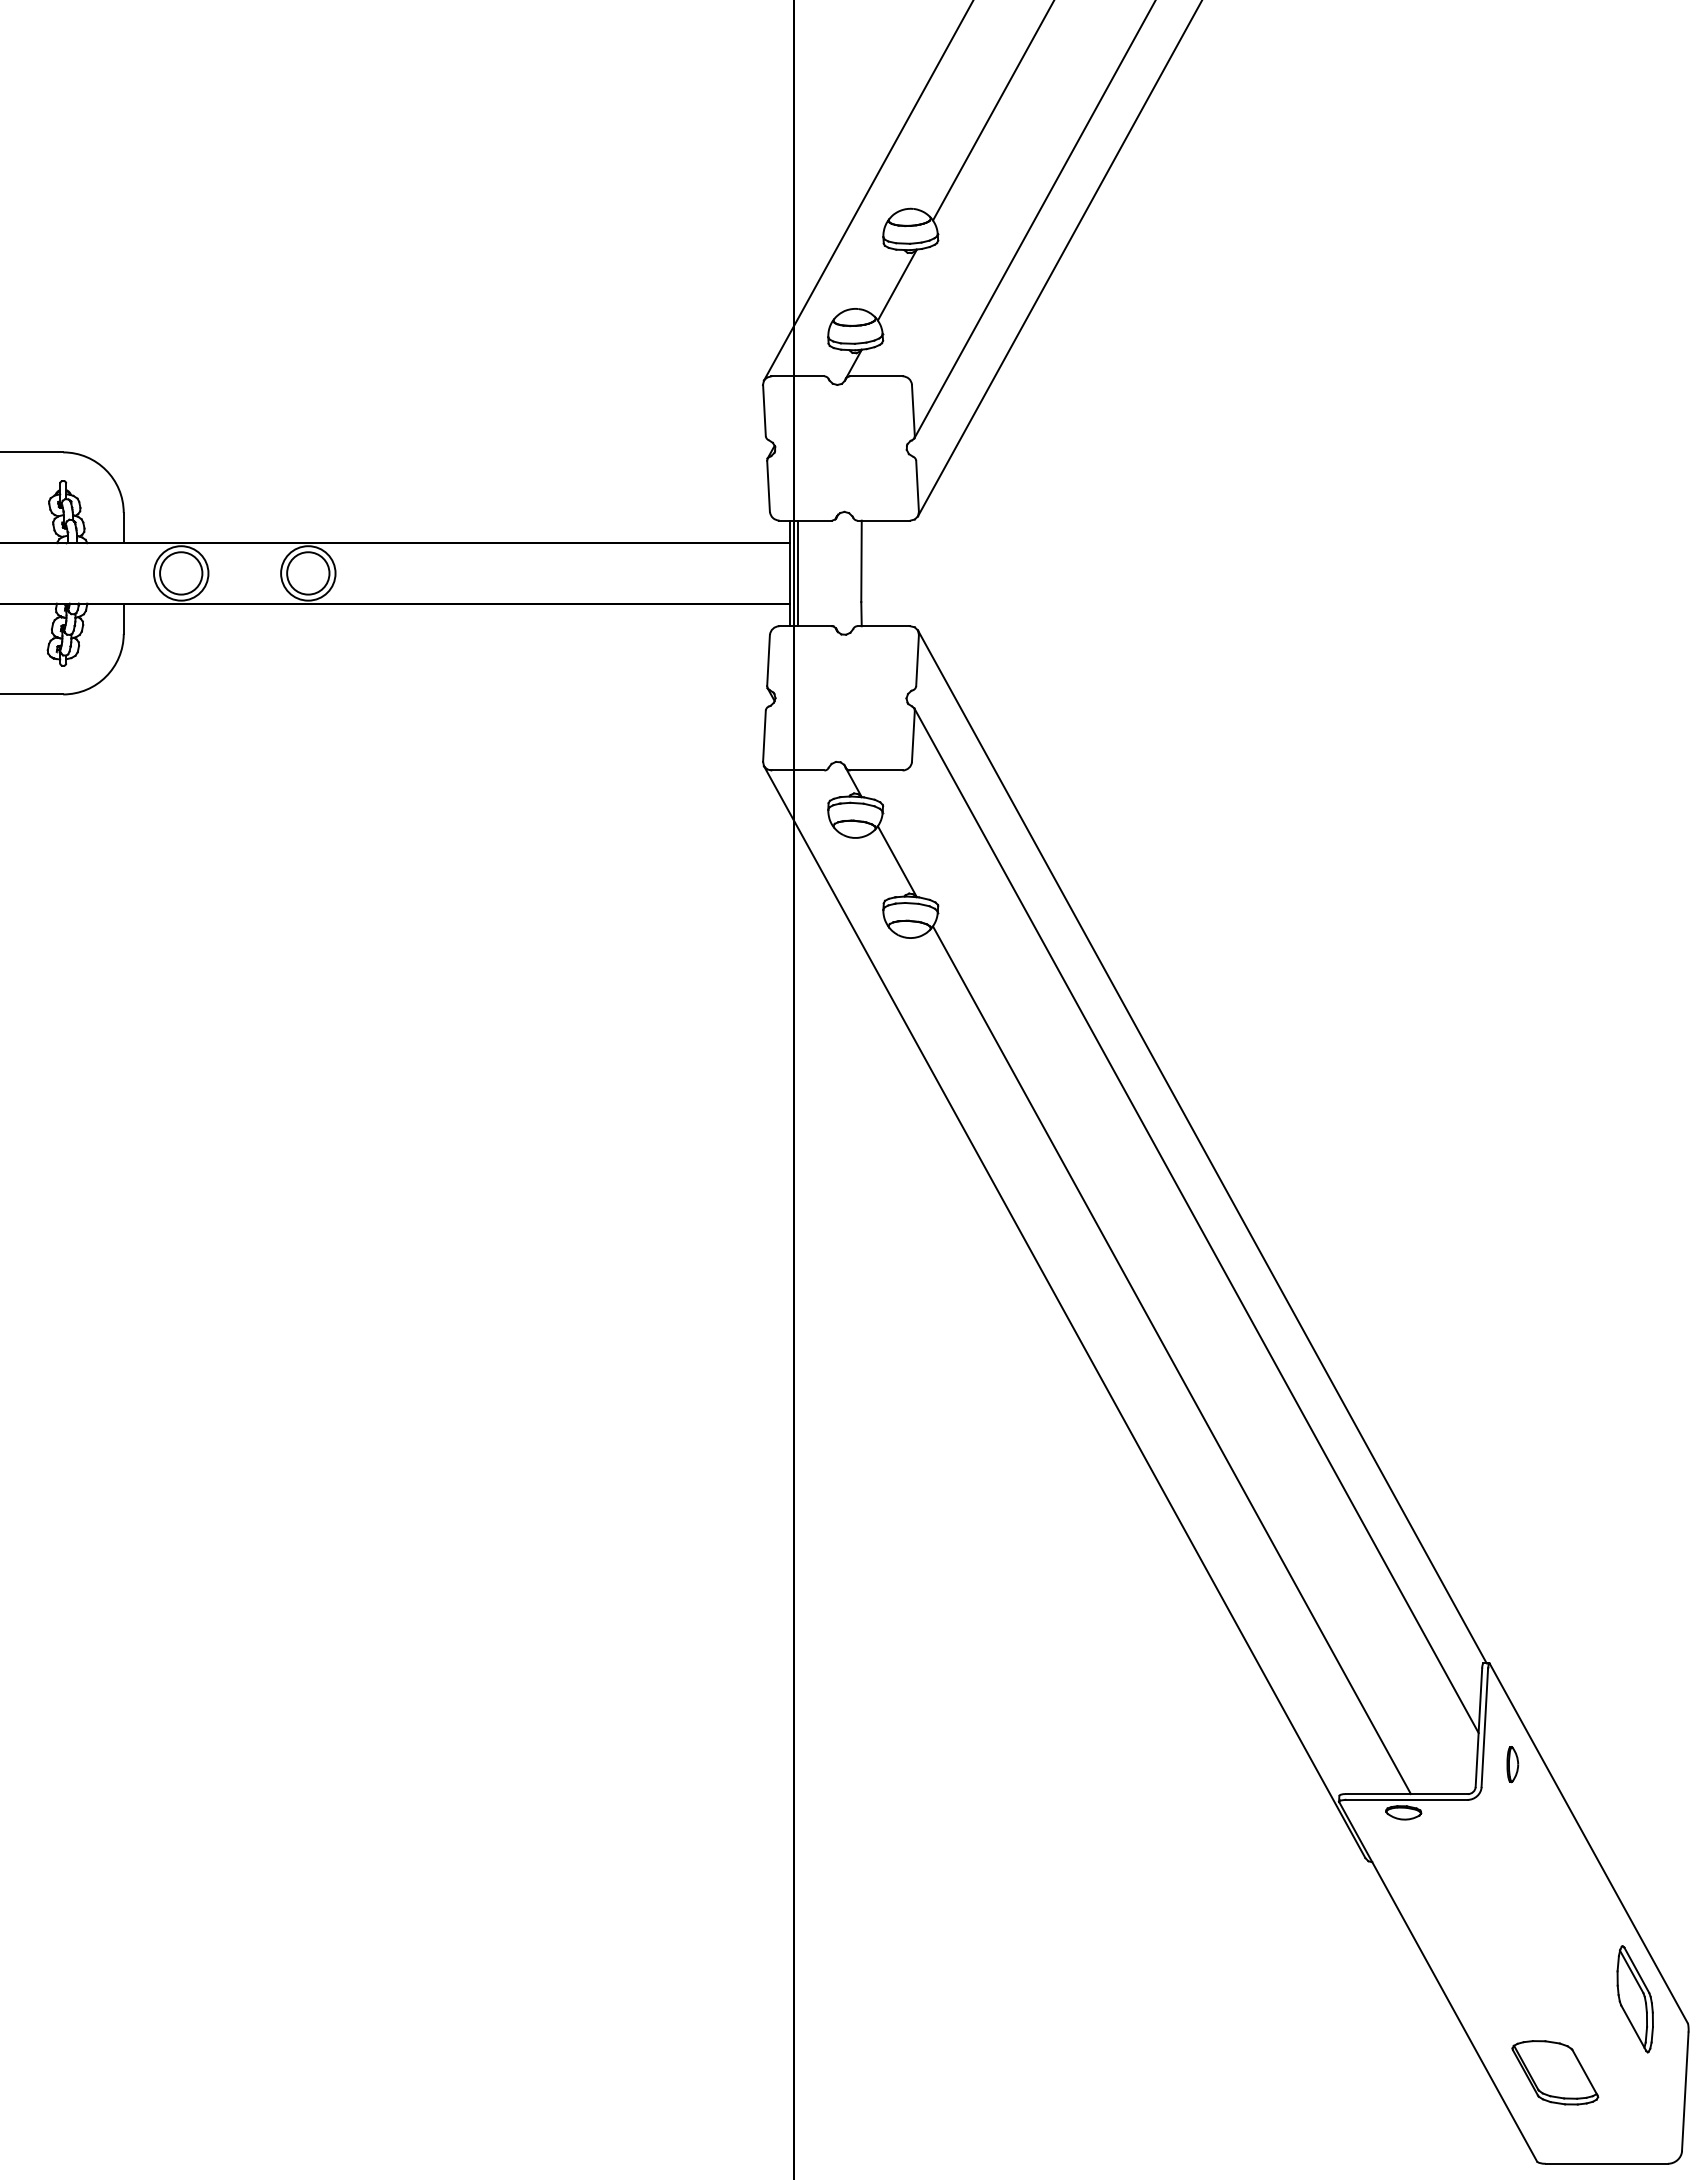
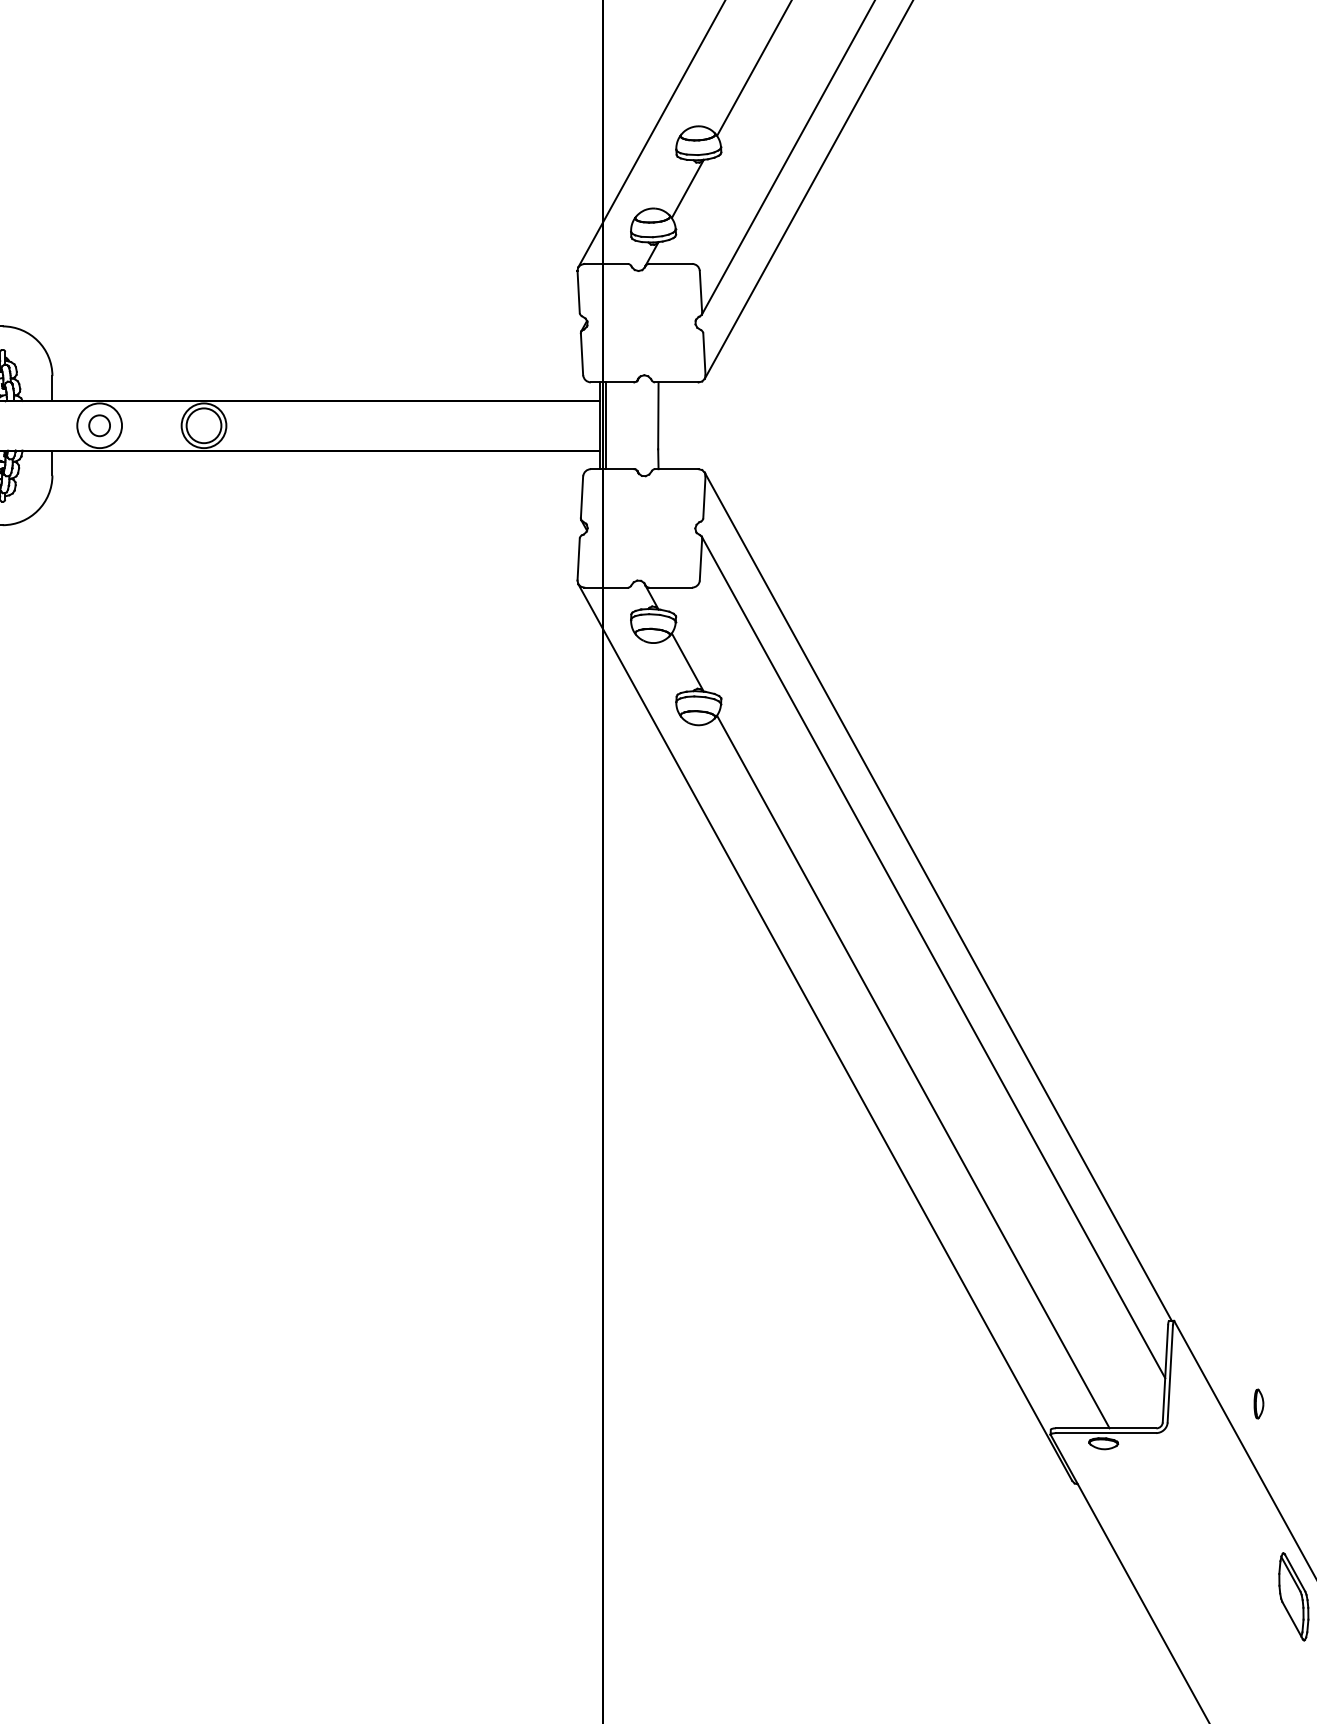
circle: (181, 573) -> (99, 425), size x0.6
part: (1512, 1764) -> (1258, 1404), moved
part: (1555, 2072) -> (1228, 1656), removed

